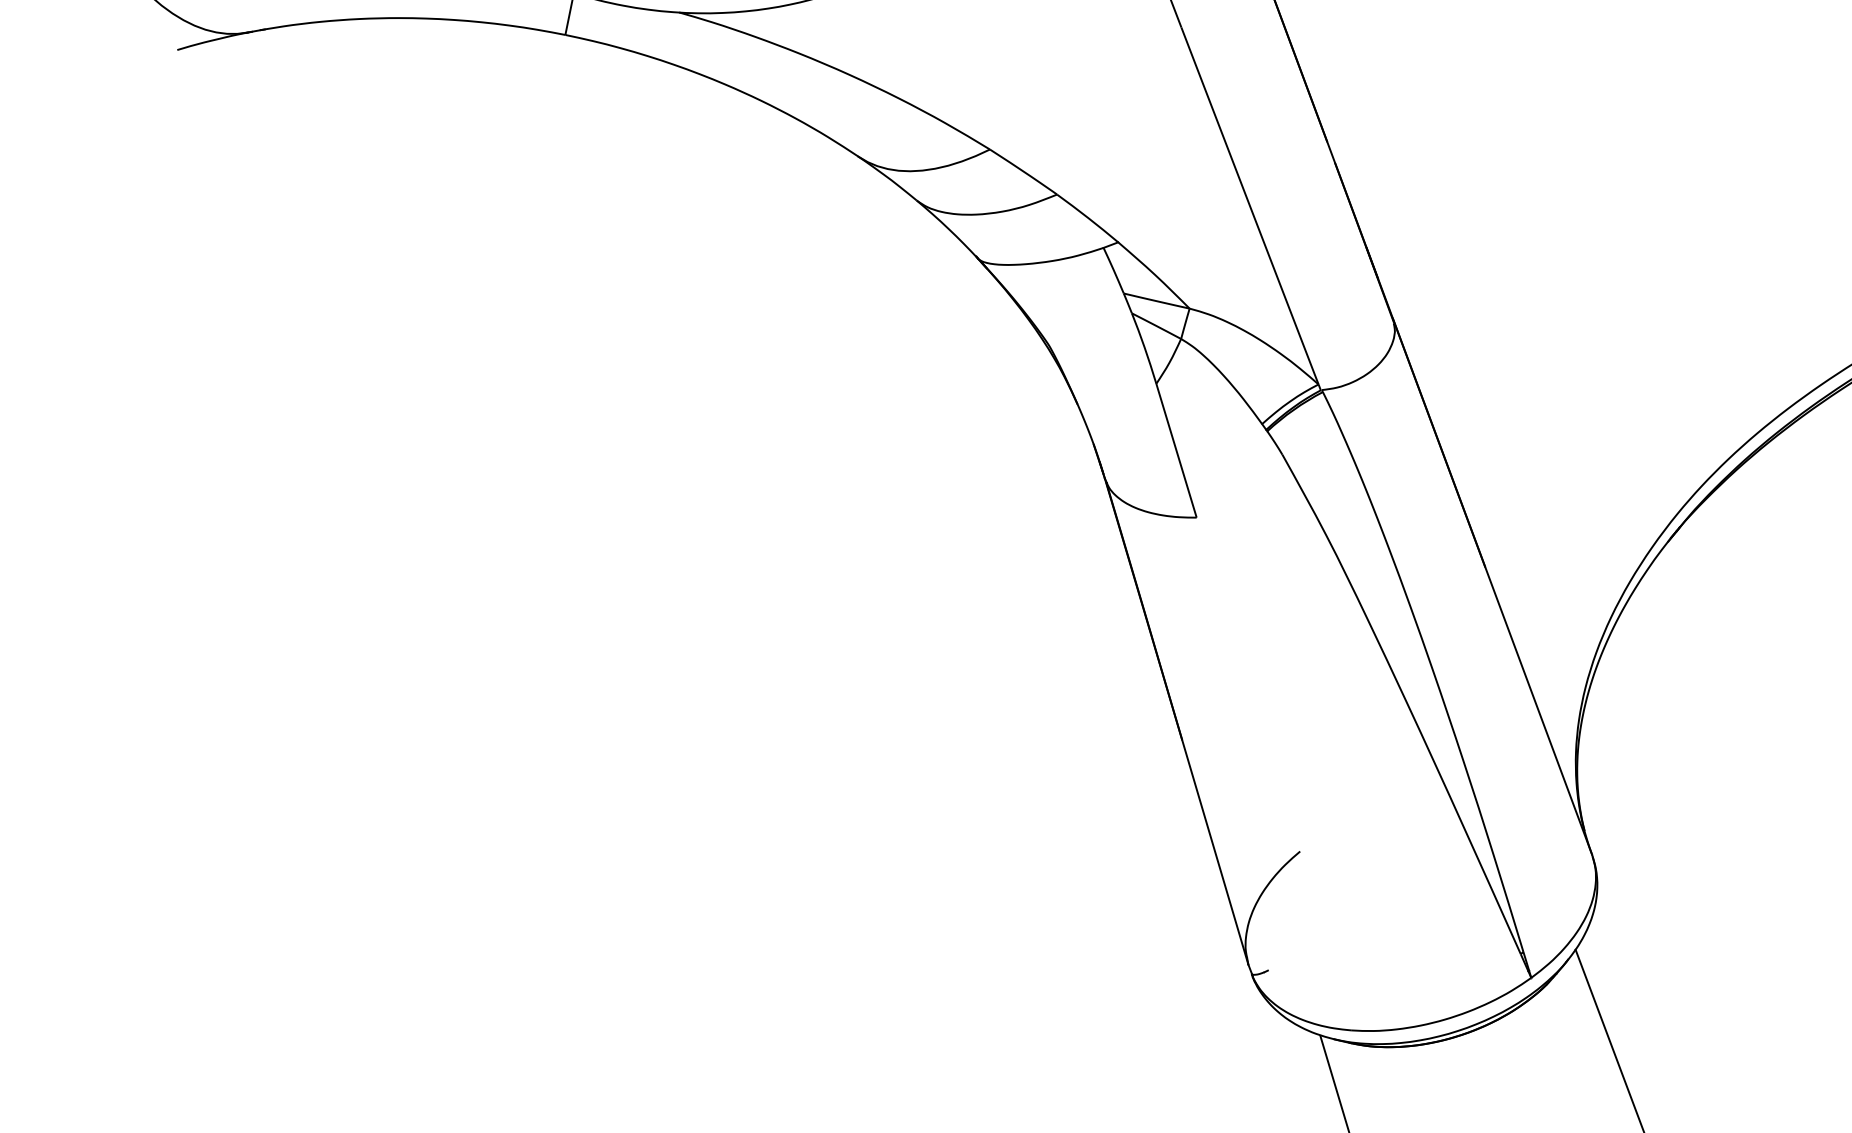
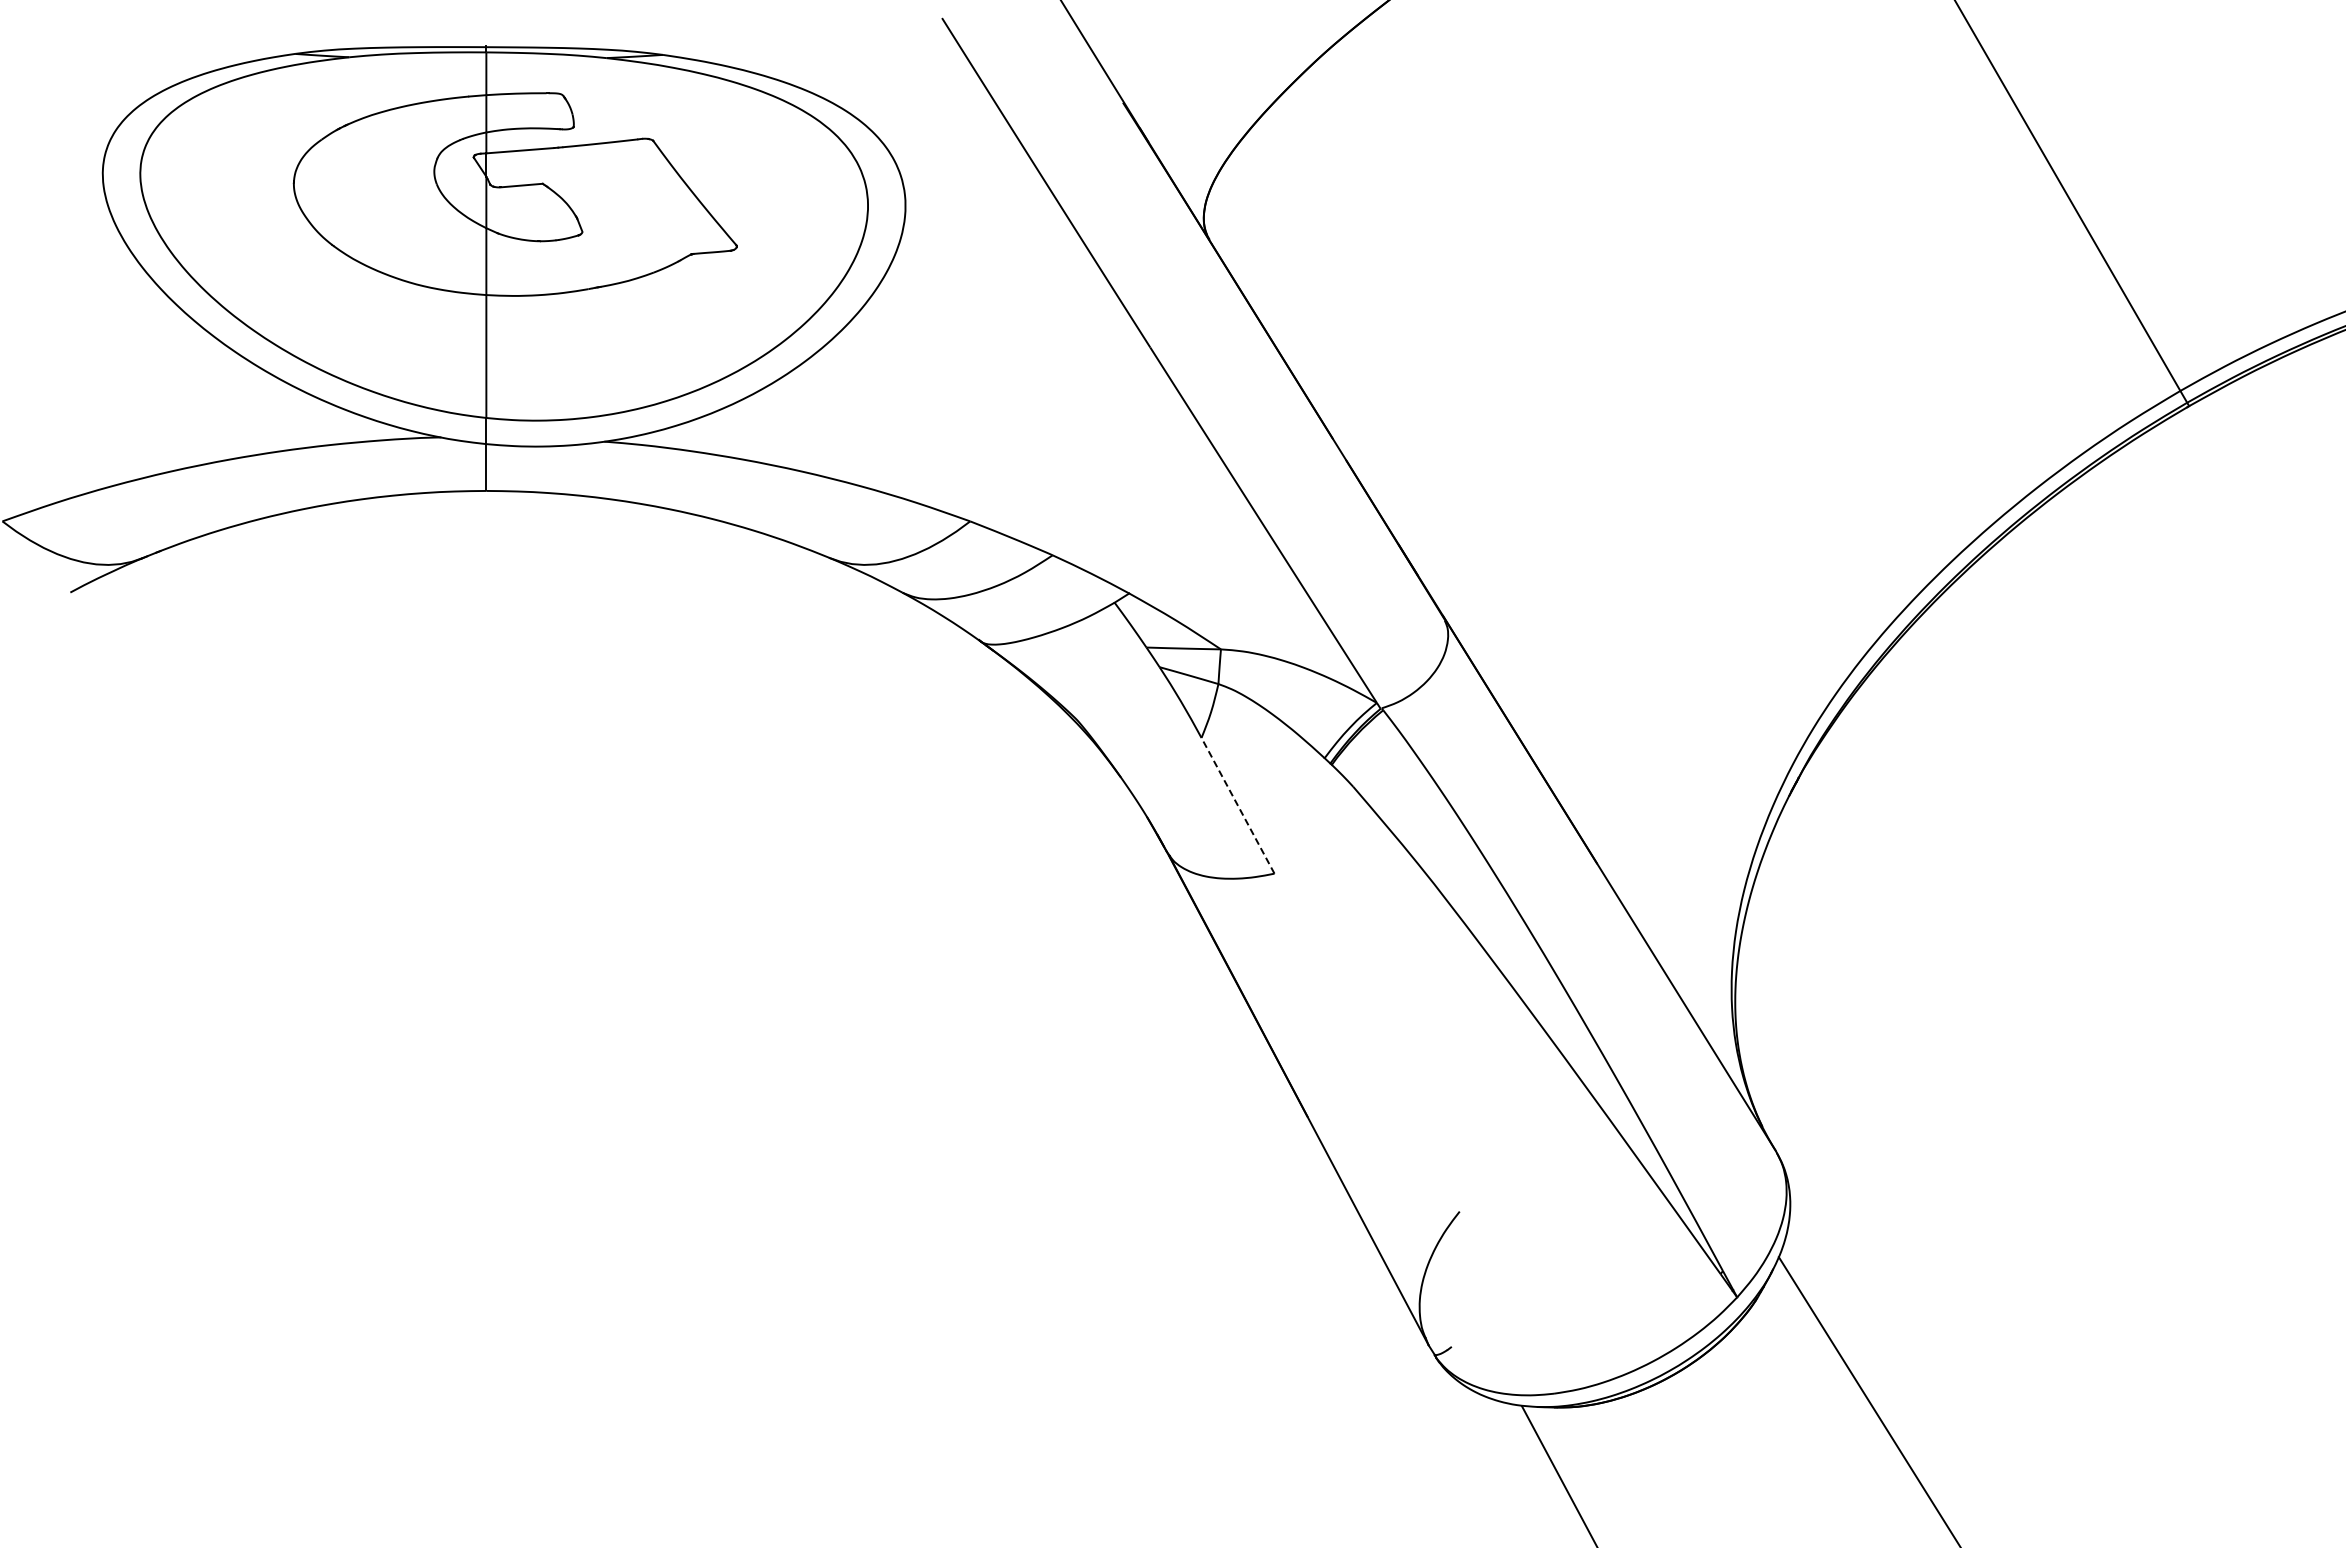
line: (1177, 450) -> (1238, 805), solid -> dashed

